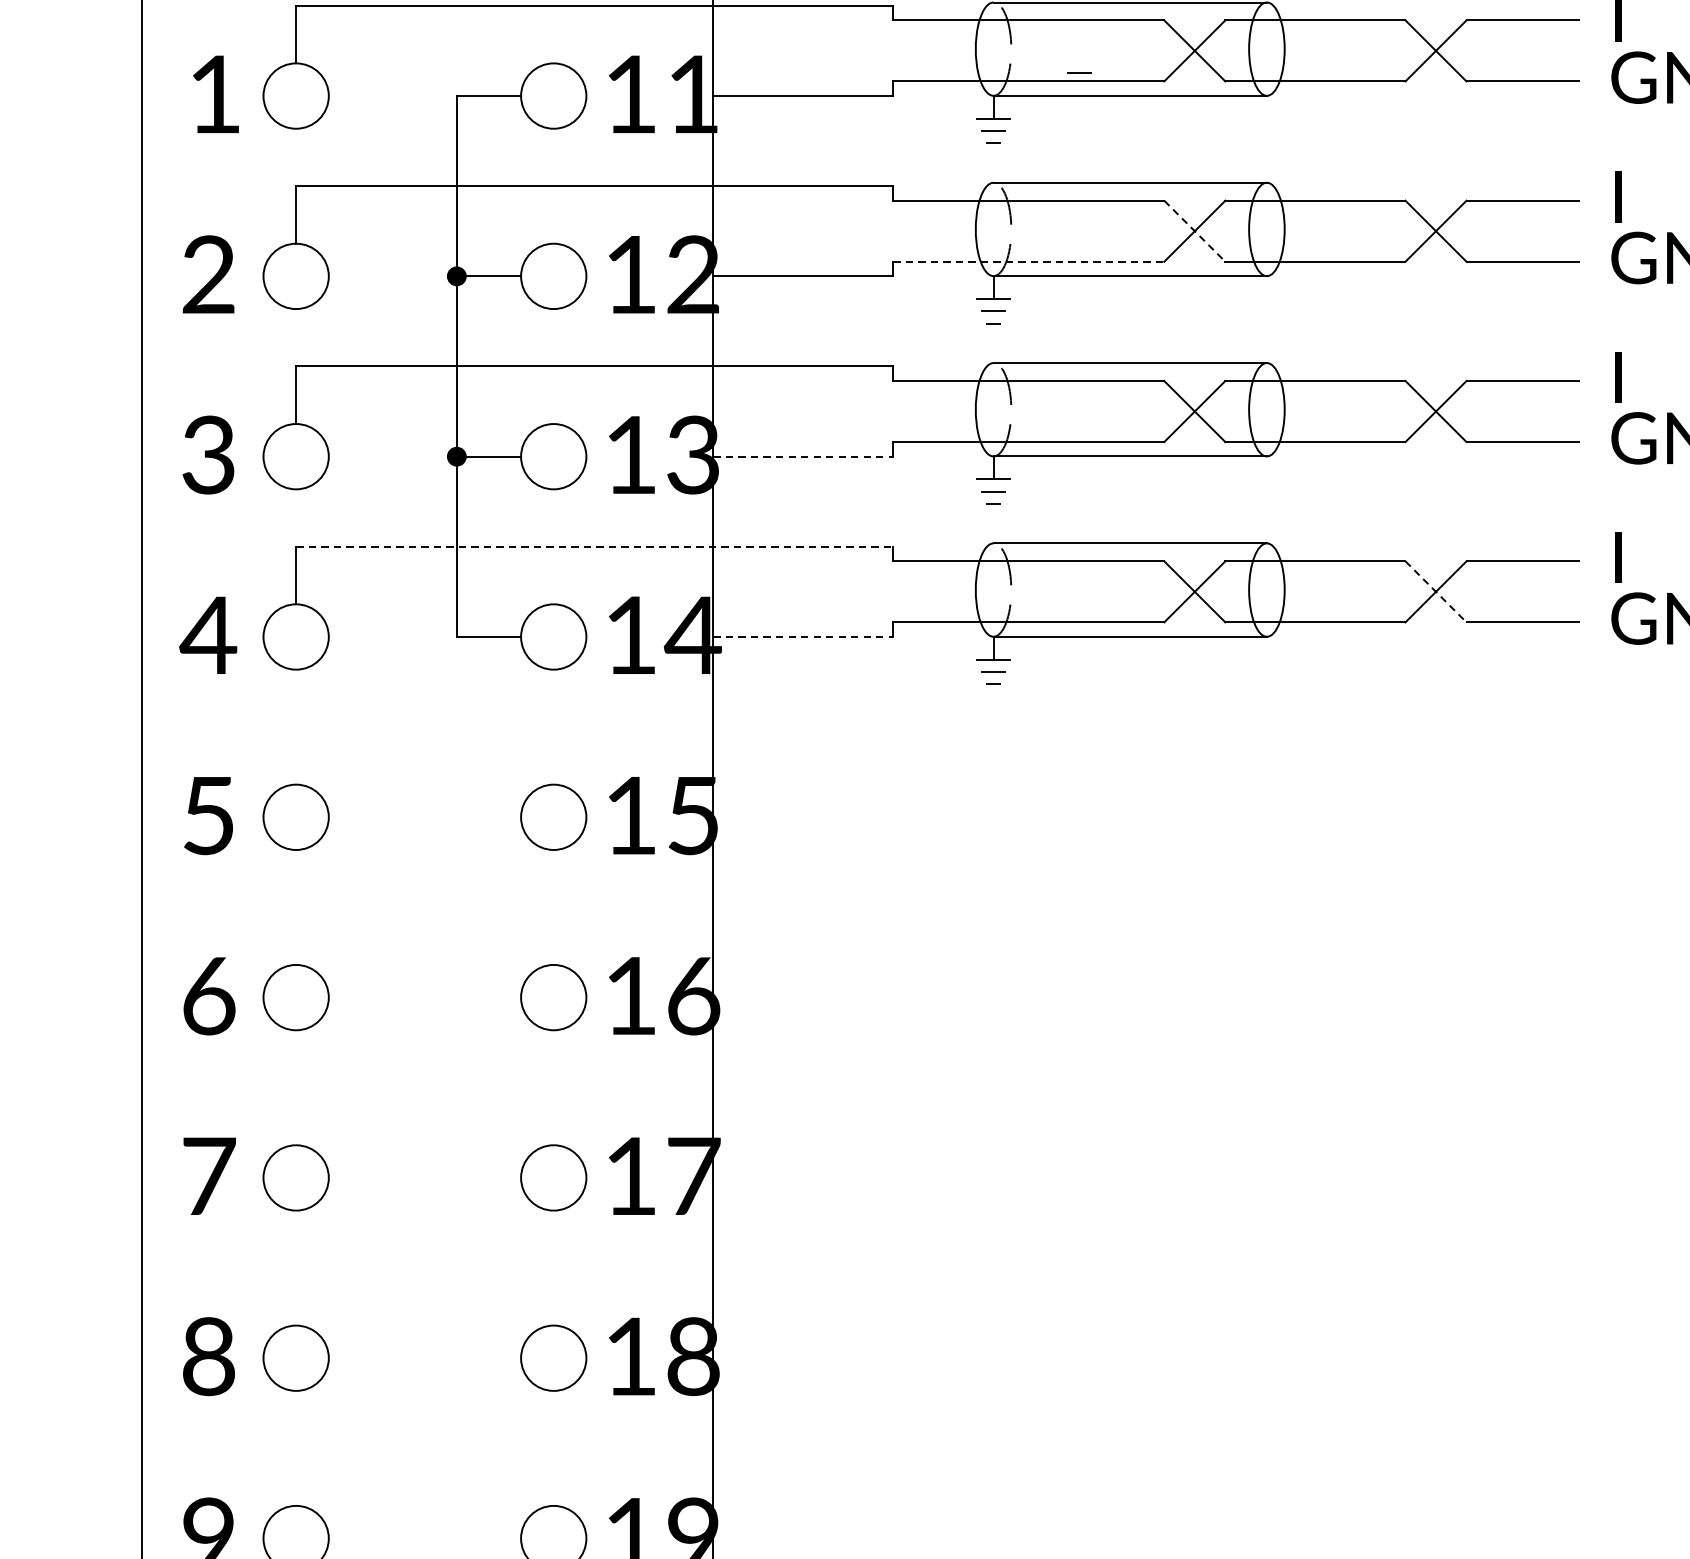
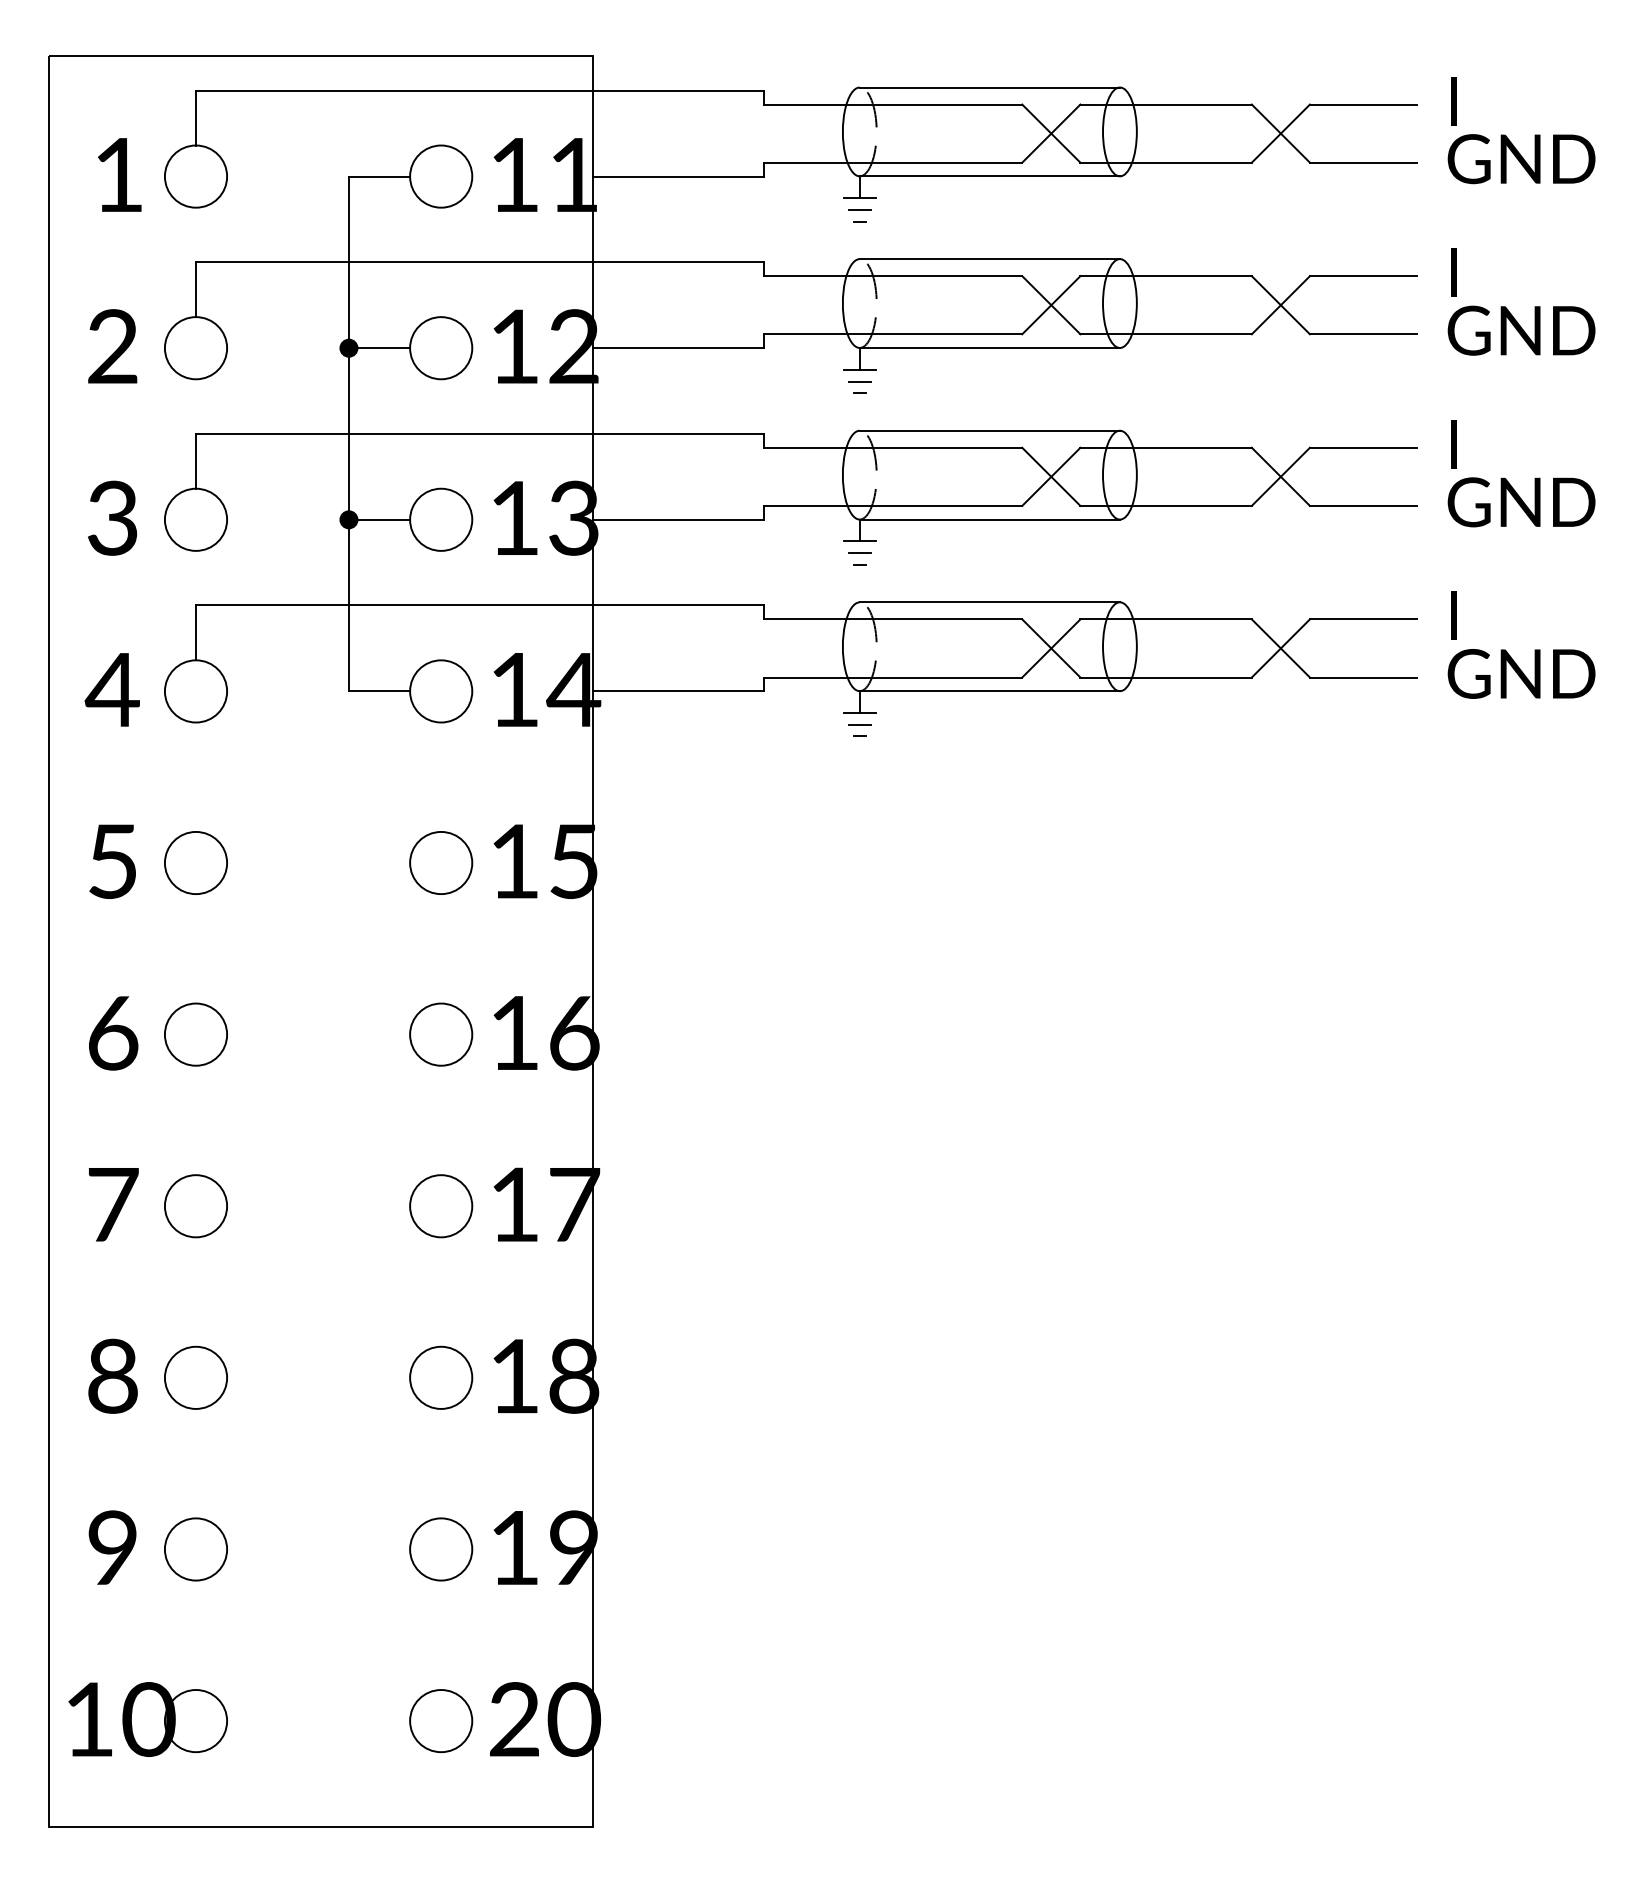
line: (1079, 72) -> (941, 154), removed
line: (1194, 231) -> (1051, 305), dashed -> solid
line: (1028, 261) -> (893, 334), dashed -> solid
line: (803, 456) -> (678, 519), dashed -> solid
line: (595, 546) -> (480, 605), dashed -> solid
line: (1436, 591) -> (1281, 648), dashed -> solid
line: (803, 637) -> (678, 691), dashed -> solid

